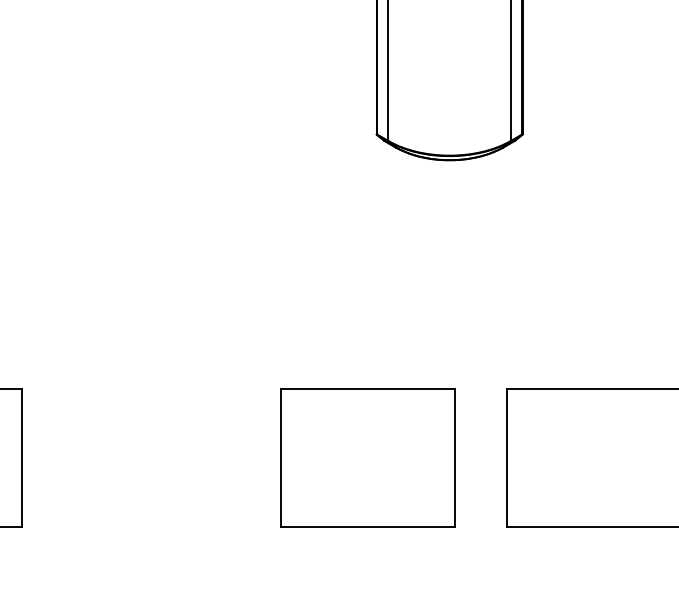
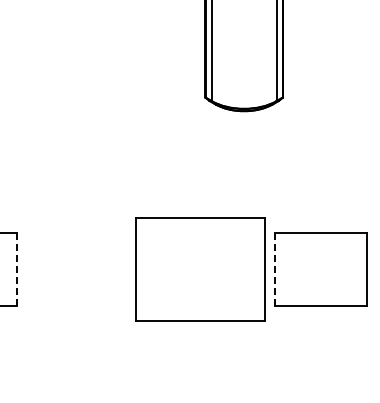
line: (21, 458) -> (16, 269), solid -> dashed
part: (367, 458) -> (200, 269), size x1.4
line: (506, 458) -> (274, 269), solid -> dashed

